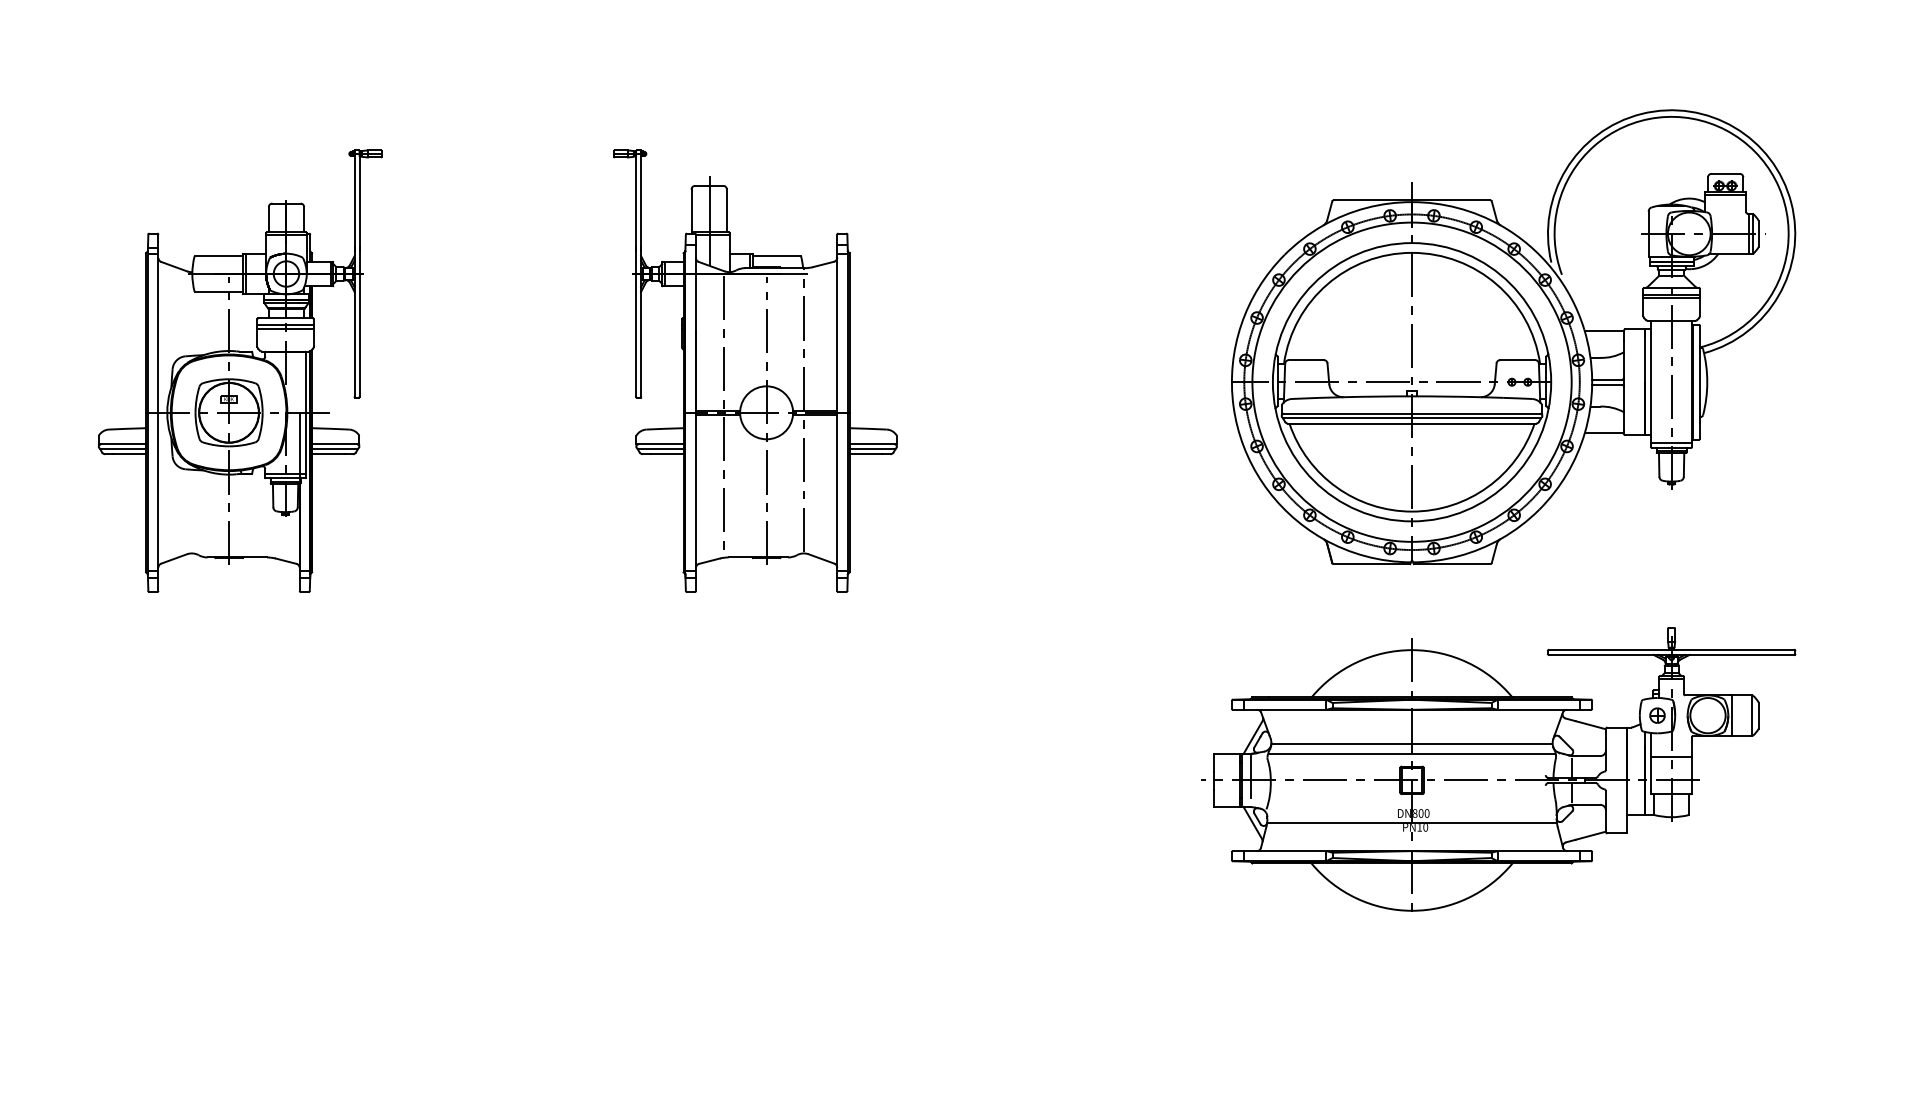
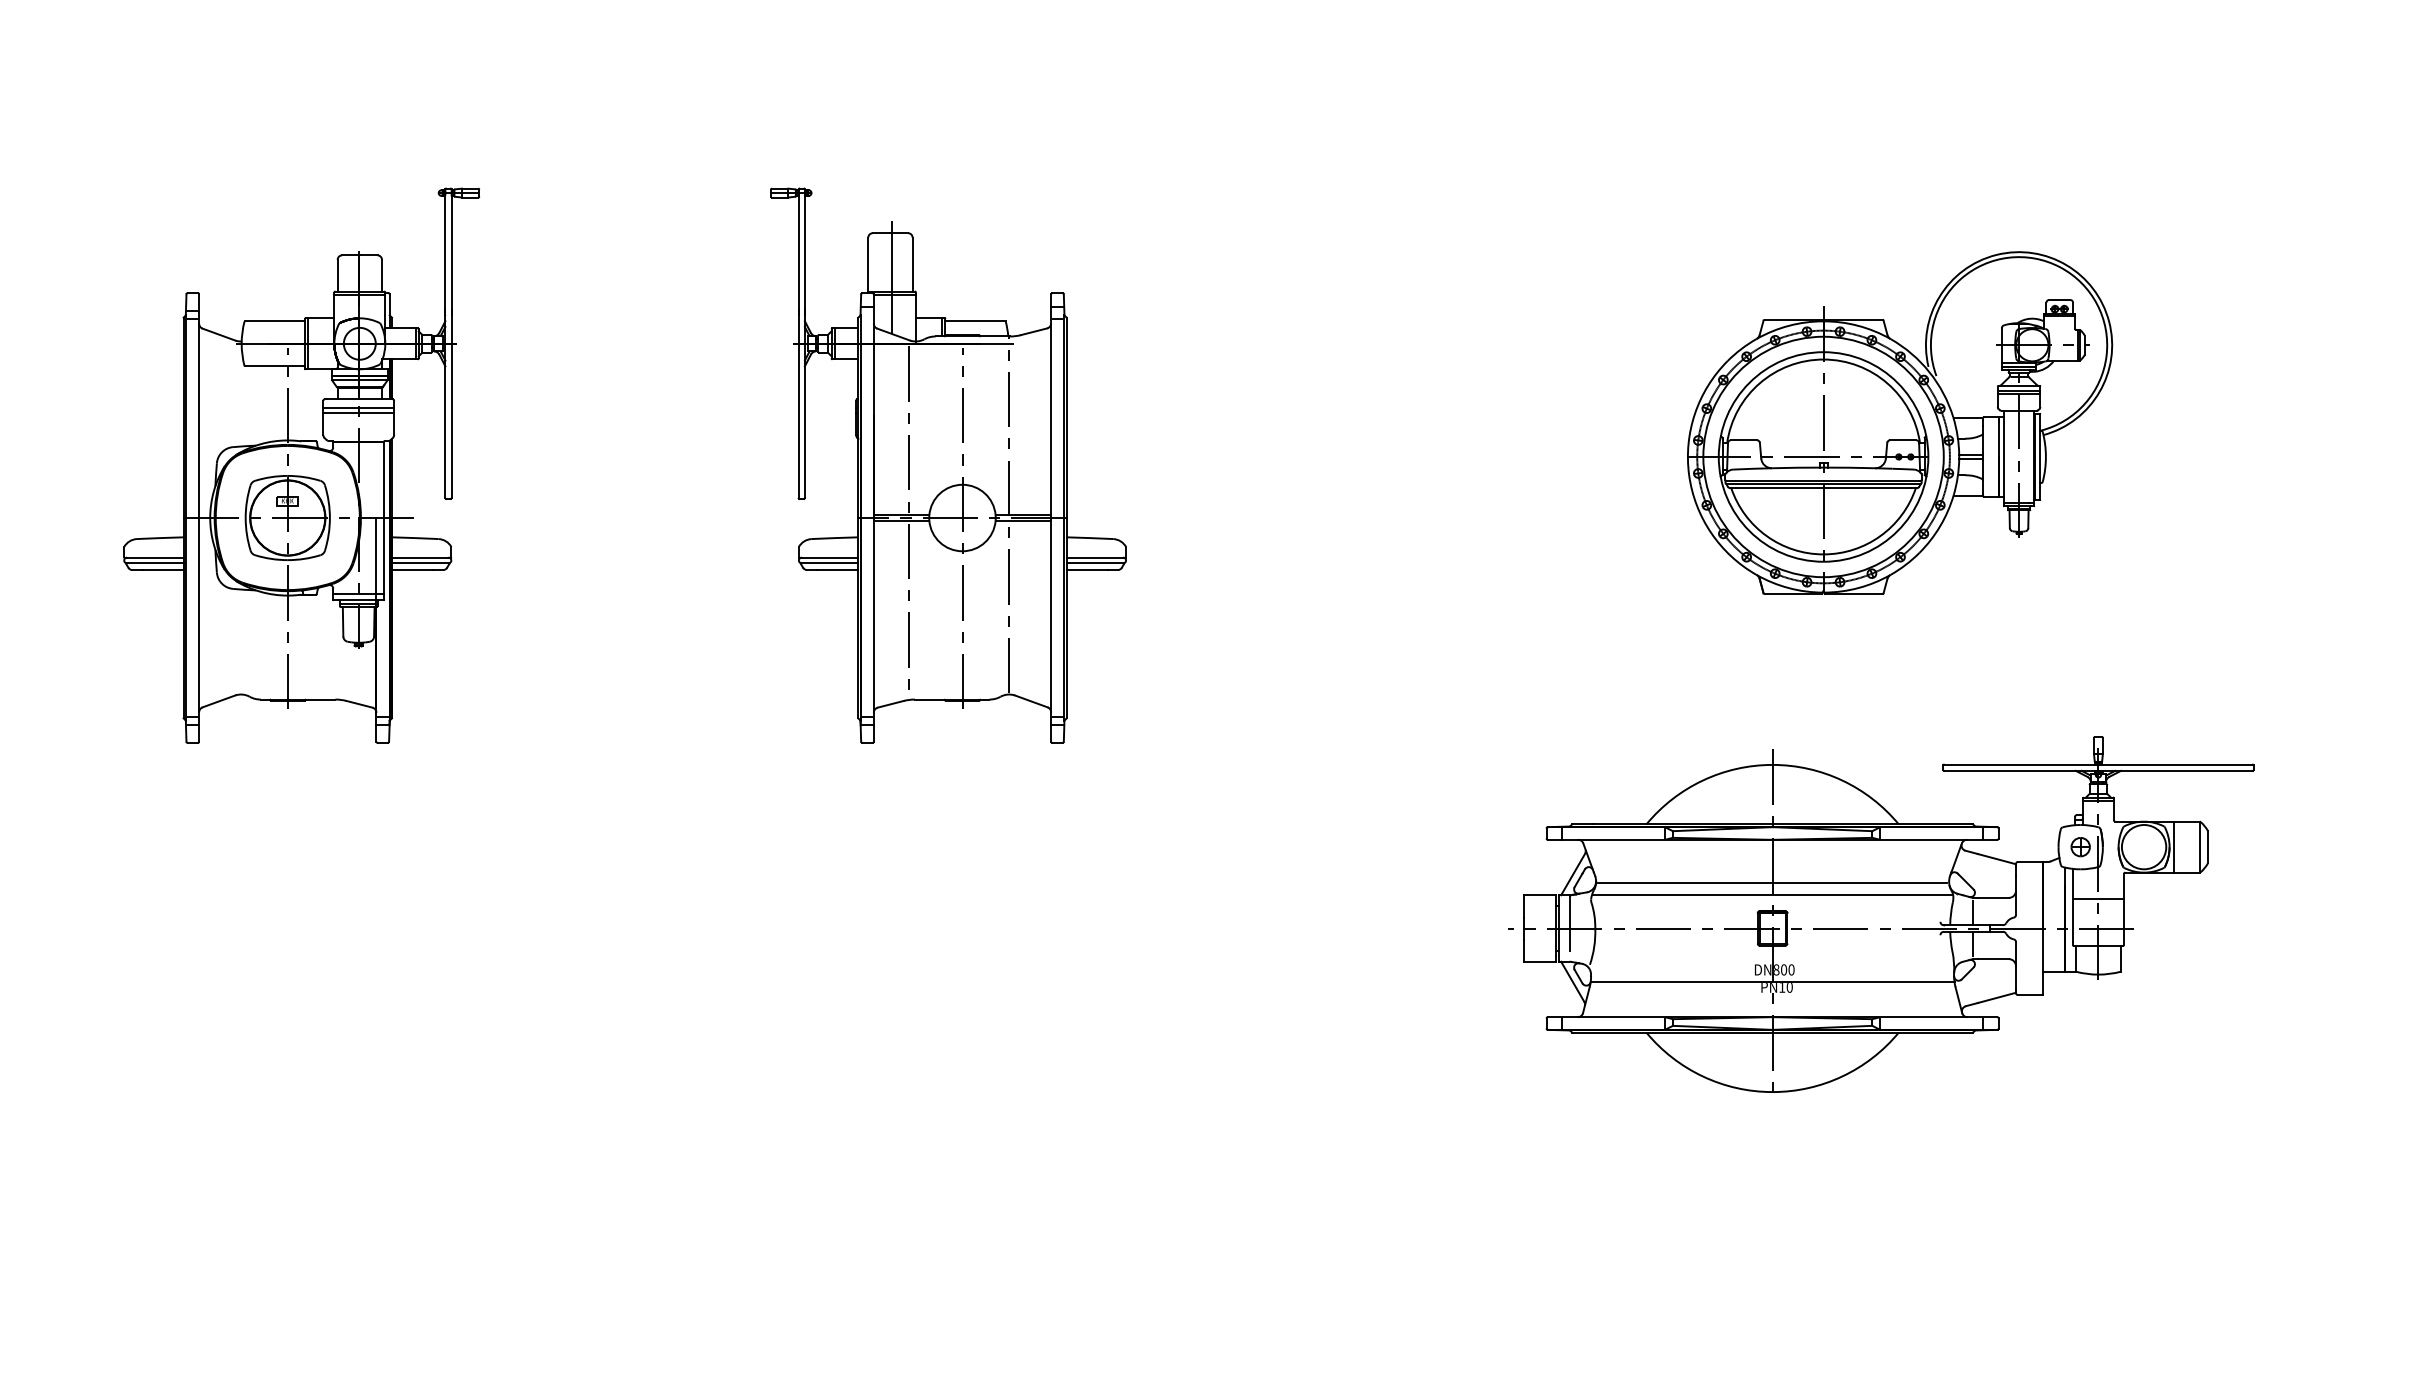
part: (1513, 336) -> (1899, 422), size x0.6
part: (1498, 769) -> (1881, 914), moved

